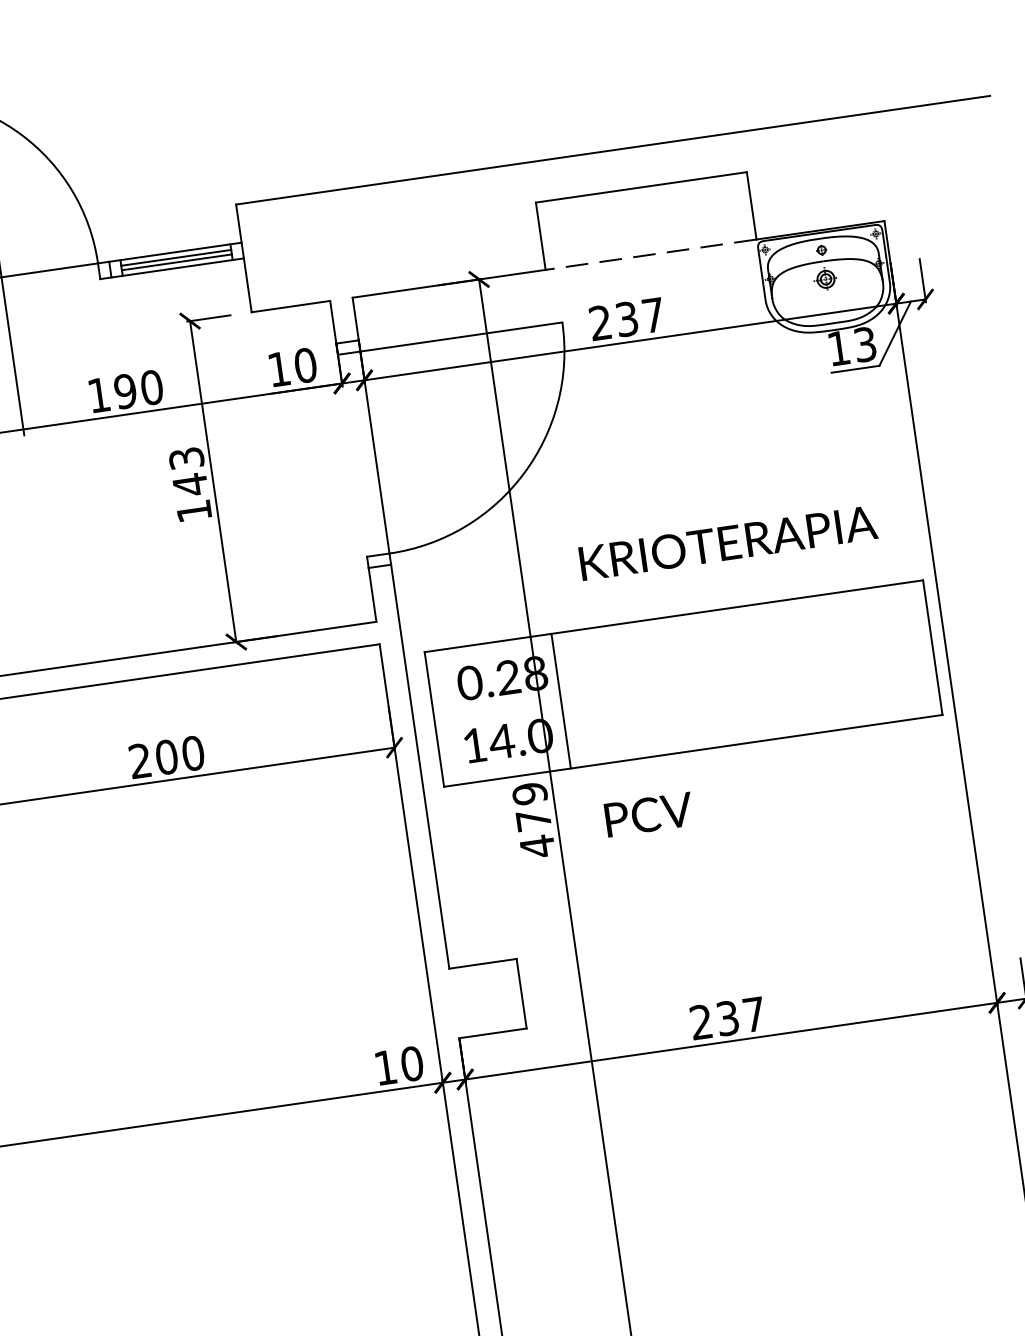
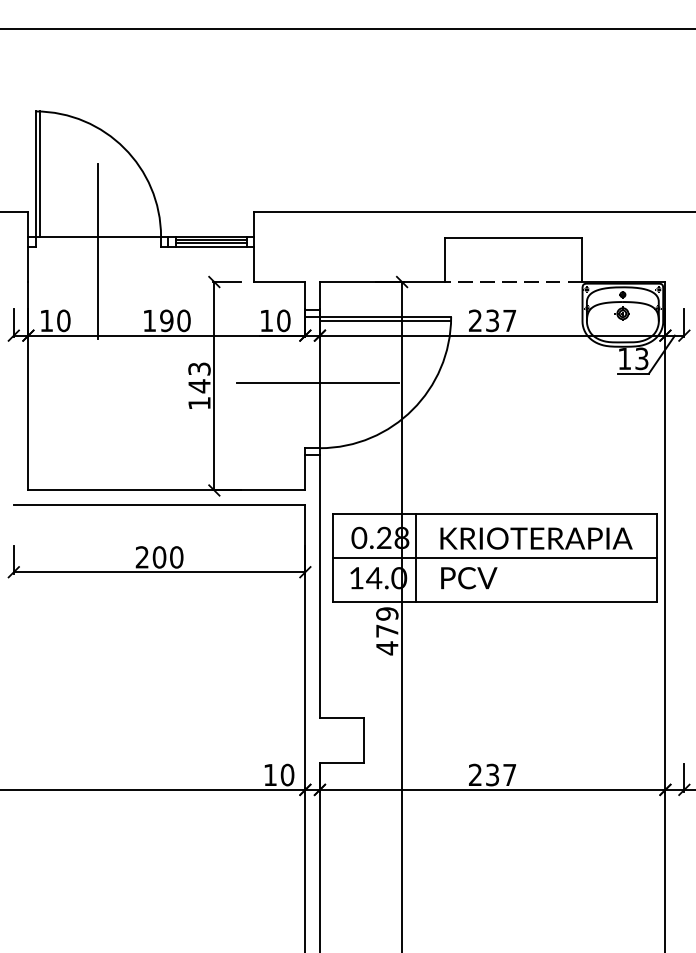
line: (462, 343) -> (385, 321), added
line: (372, 452) -> (318, 382), added
text: (728, 542) -> (536, 538), moved
line: (684, 682) -> (495, 557), added
text: (649, 815) -> (469, 578), moved

